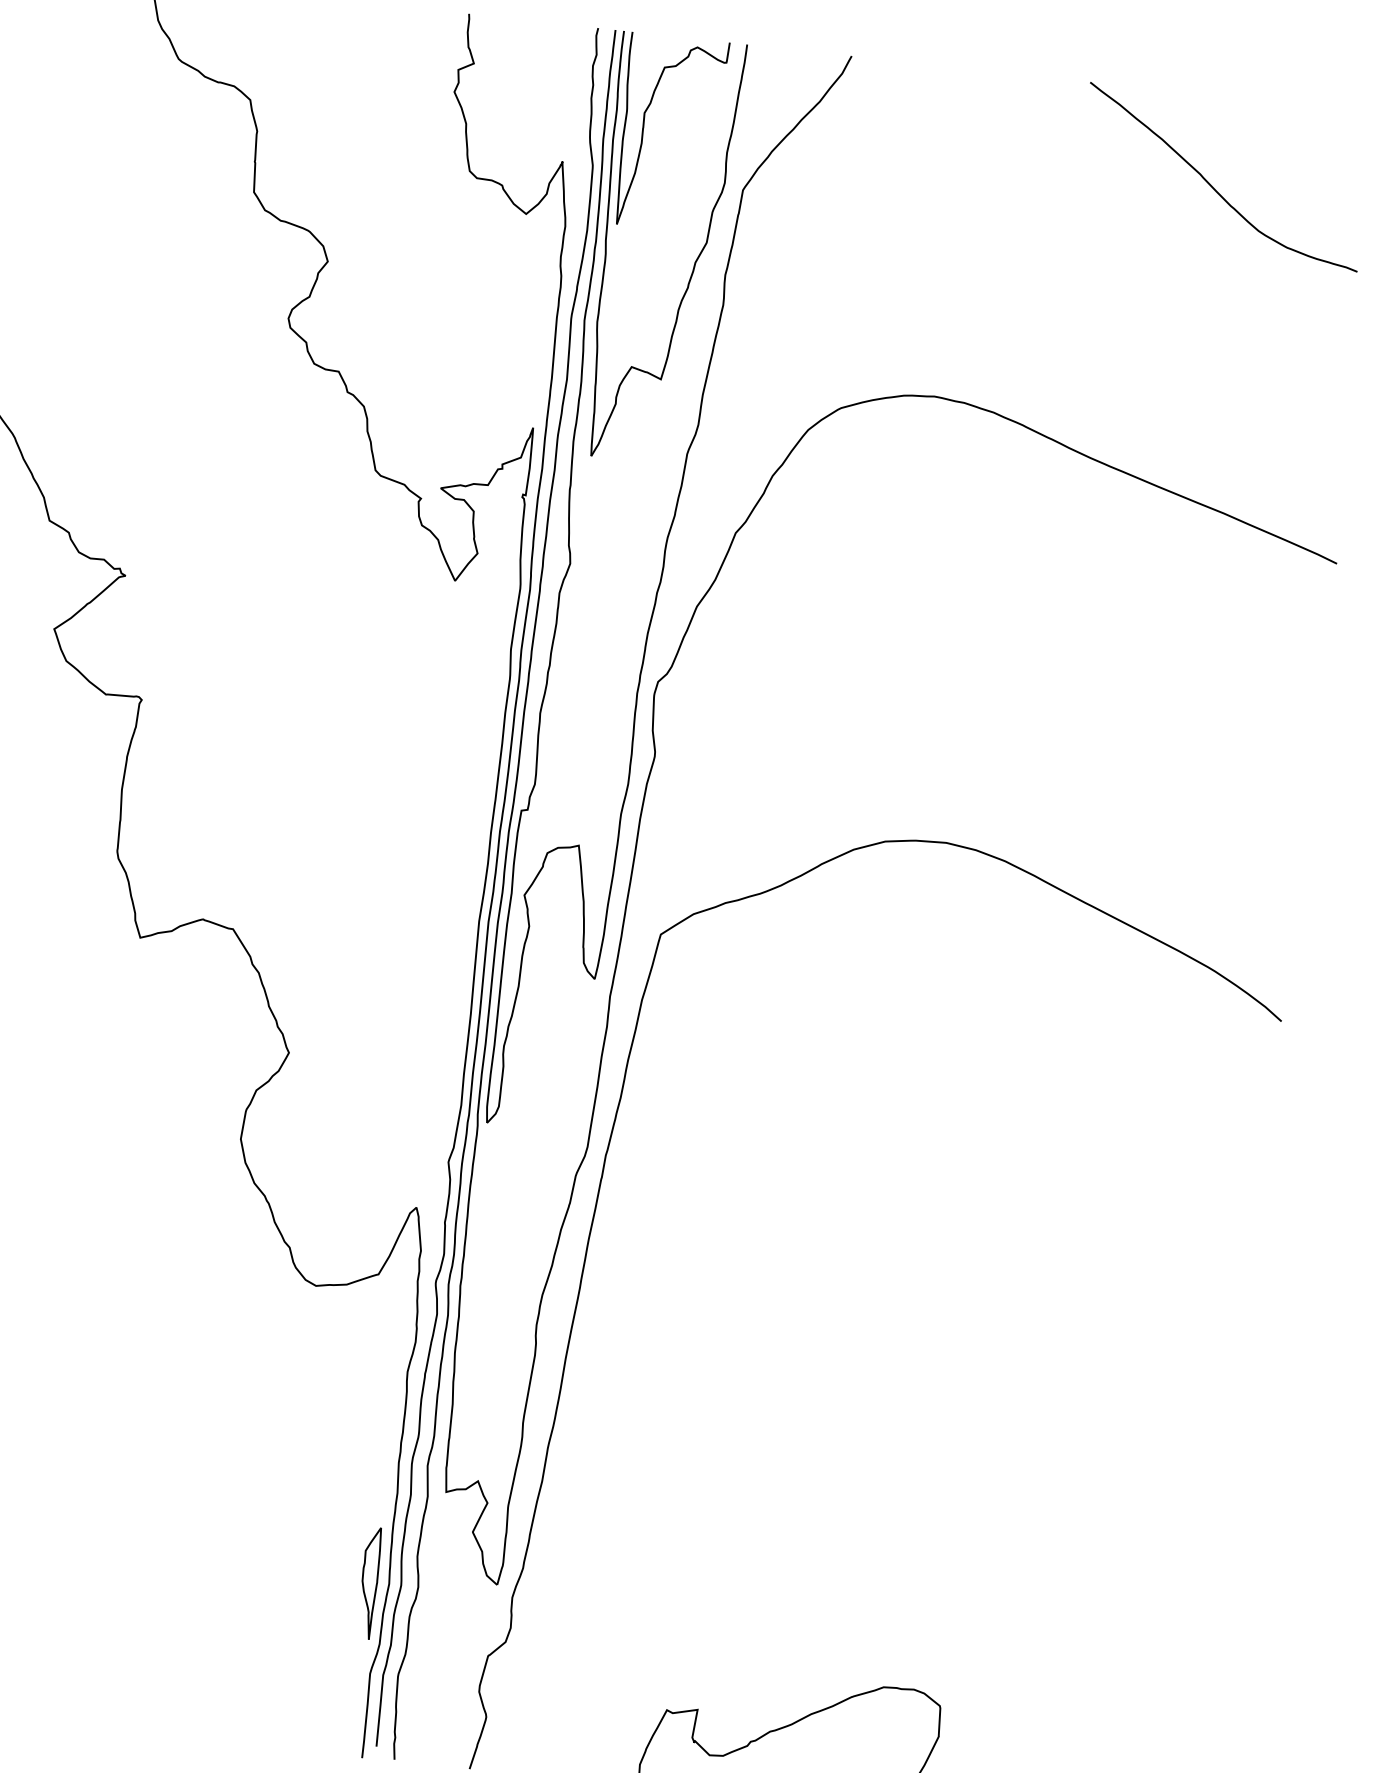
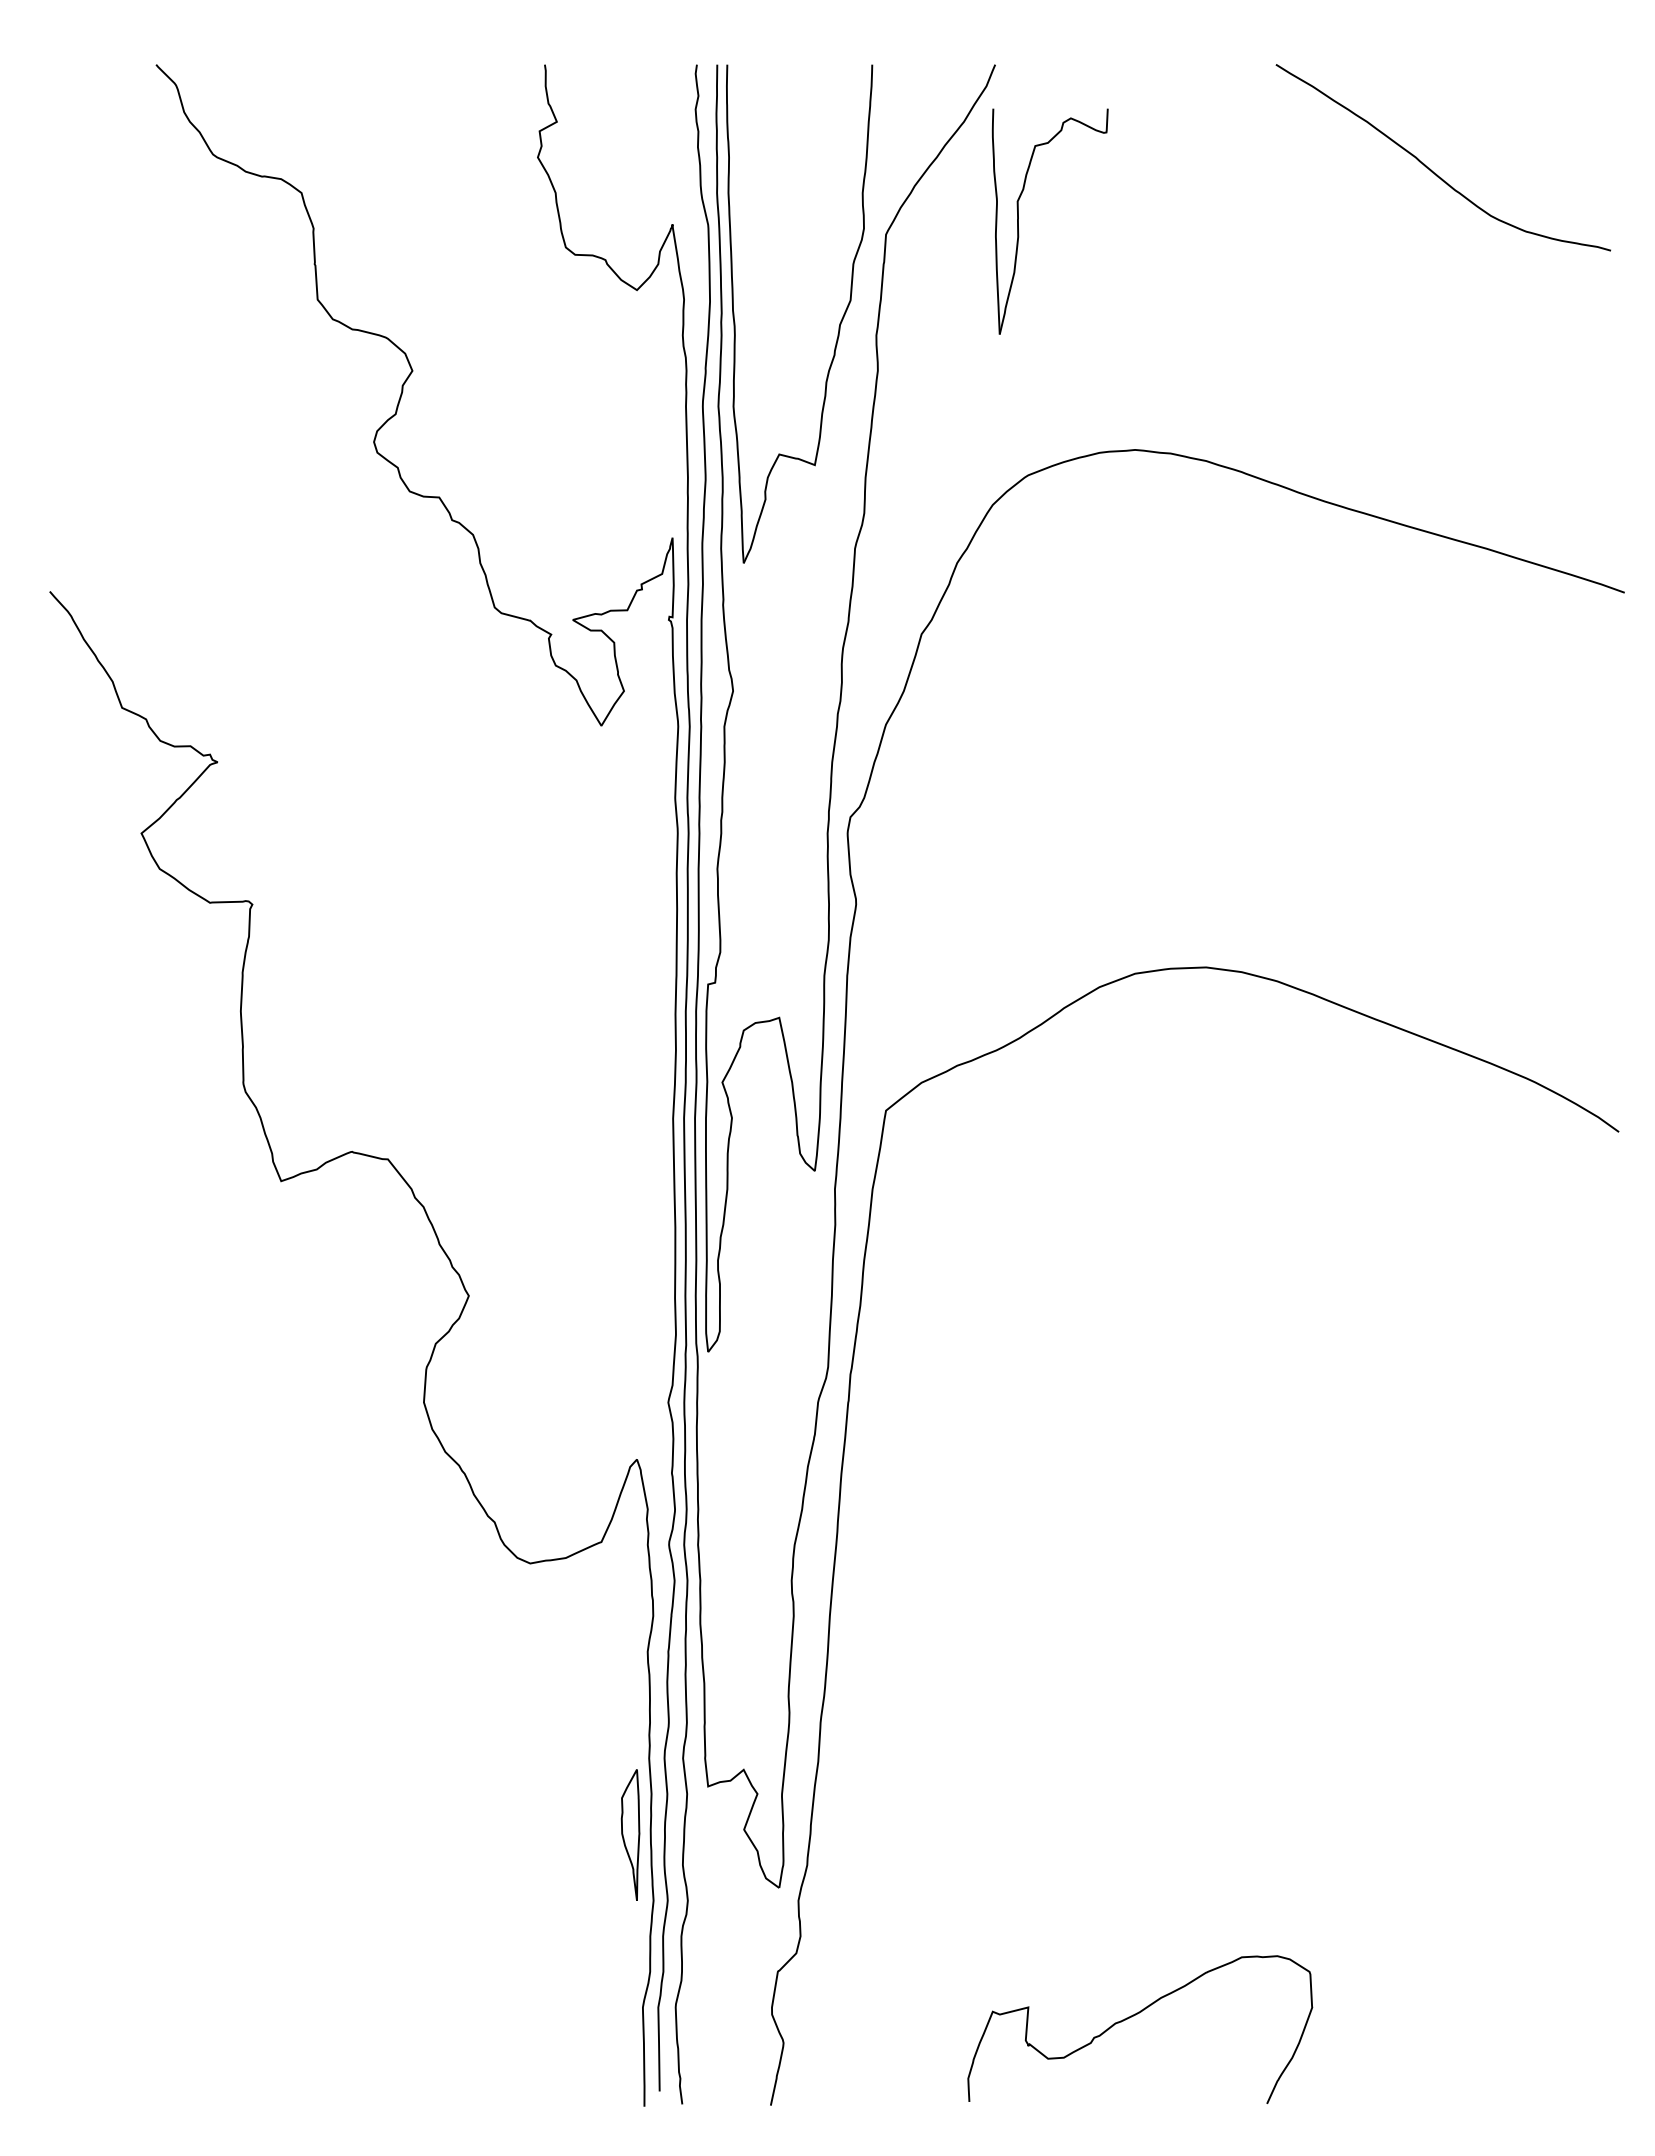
part: (643, 130) -> (1018, 221), moved
part: (369, 1582) -> (630, 1834), moved

